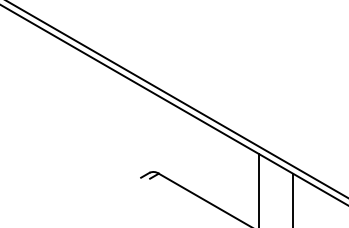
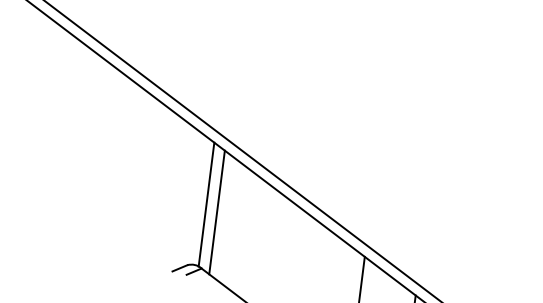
line: (156, 133) -> (206, 203), added
line: (163, 137) -> (216, 211), added

